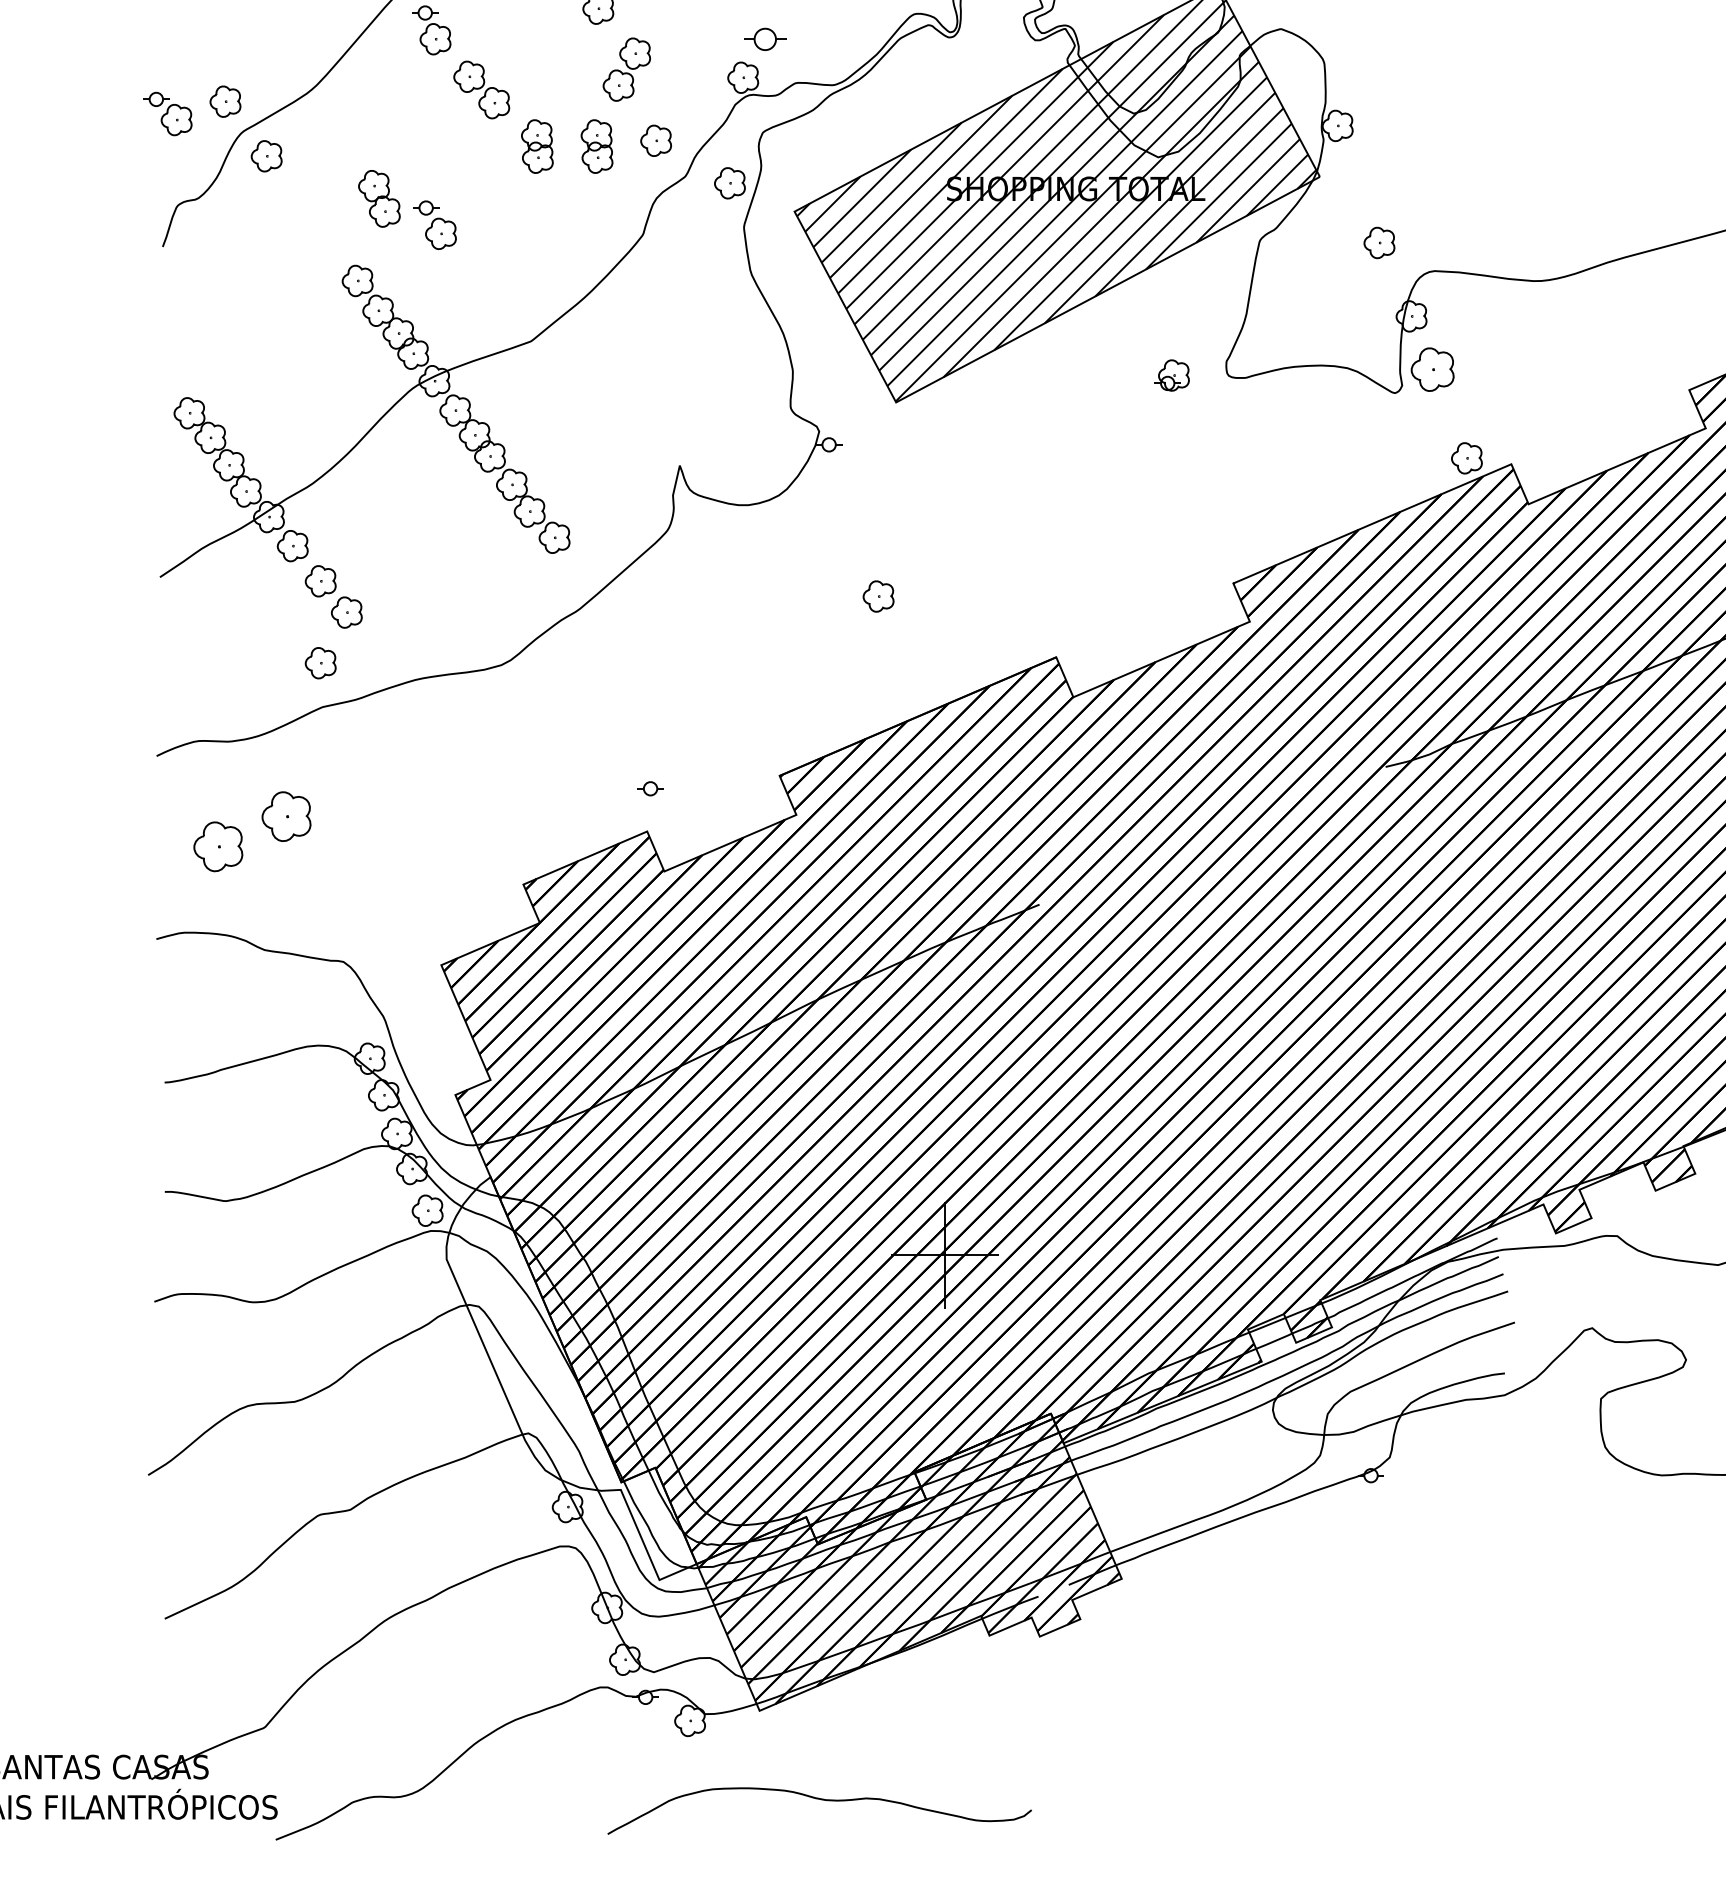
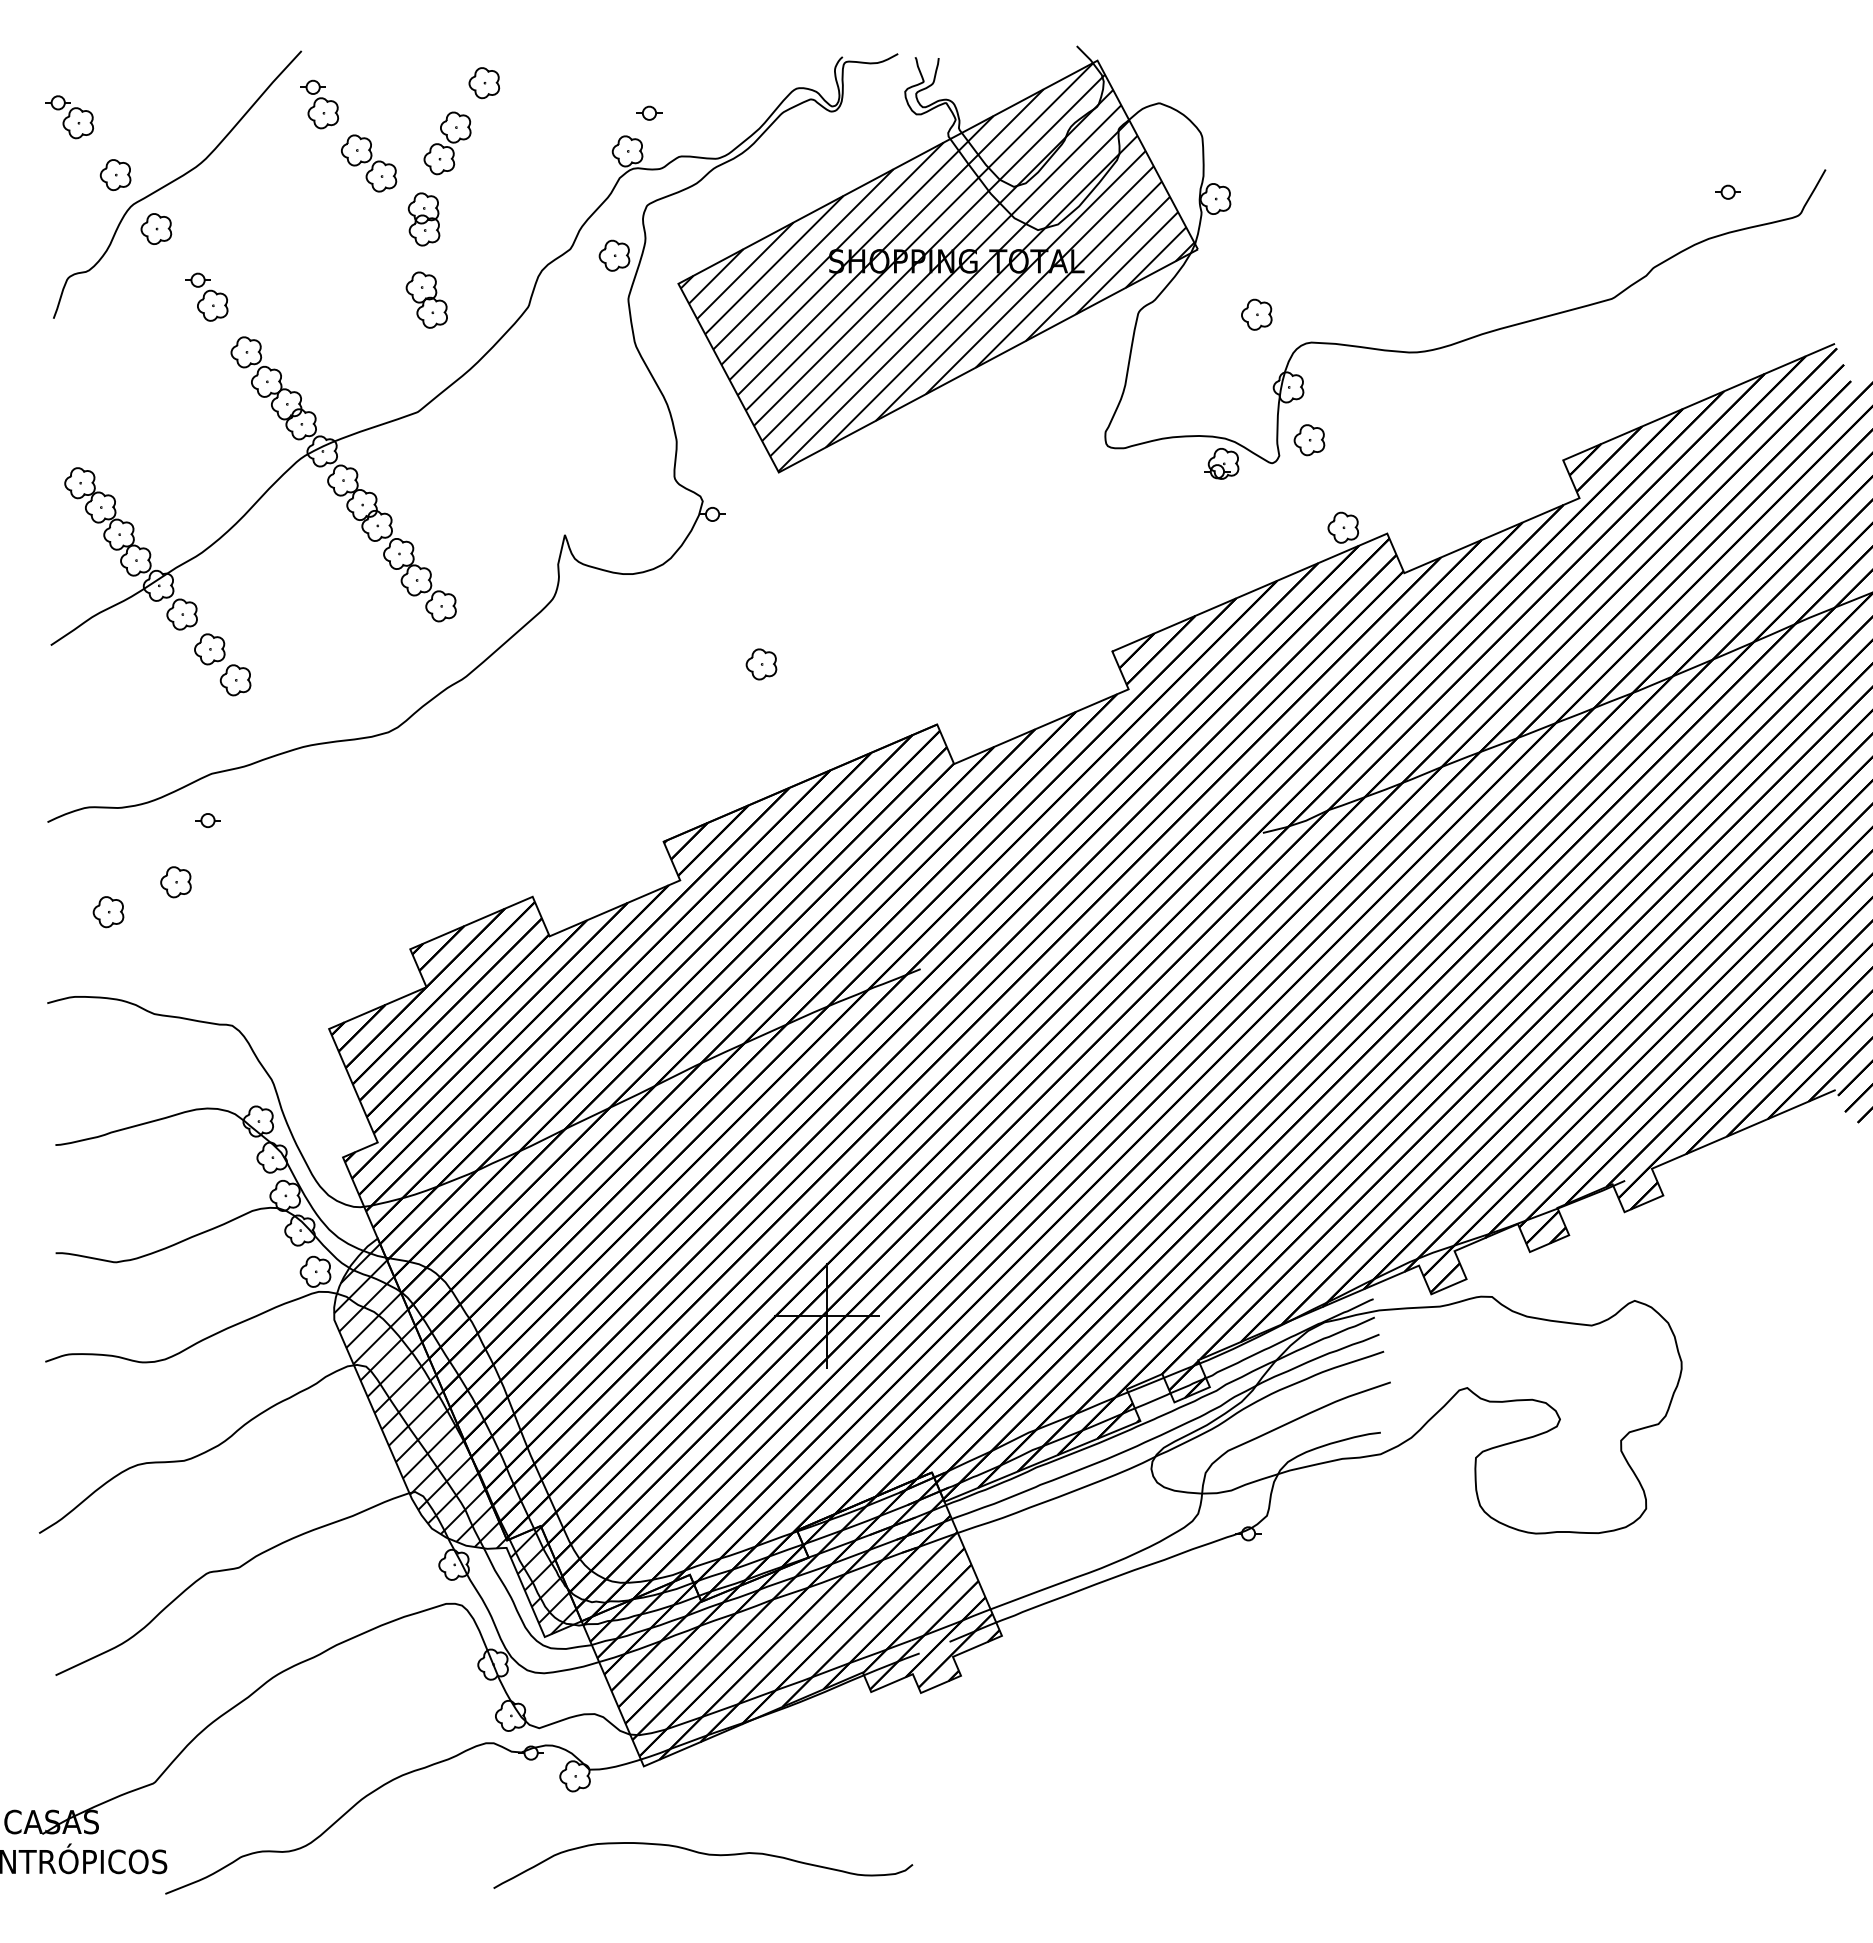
part: (765, 38) -> (649, 112), size x0.62
part: (626, 69) -> (447, 143), moved
part: (167, 114) -> (69, 117), moved
part: (656, 140) -> (541, 213), removed
part: (596, 146) -> (482, 219), removed
part: (379, 198) -> (426, 299), moved
part: (434, 224) -> (206, 296), moved
part: (1432, 370) -> (1309, 440), size x0.71
part: (1171, 375) -> (1221, 463), moved
part: (320, 663) -> (209, 730), removed
part: (650, 788) -> (207, 820), moved
part: (286, 817) -> (175, 882), size x0.62
part: (218, 847) -> (108, 912), size x0.62
hatch: (569, 1380) -> (455, 1439), added

